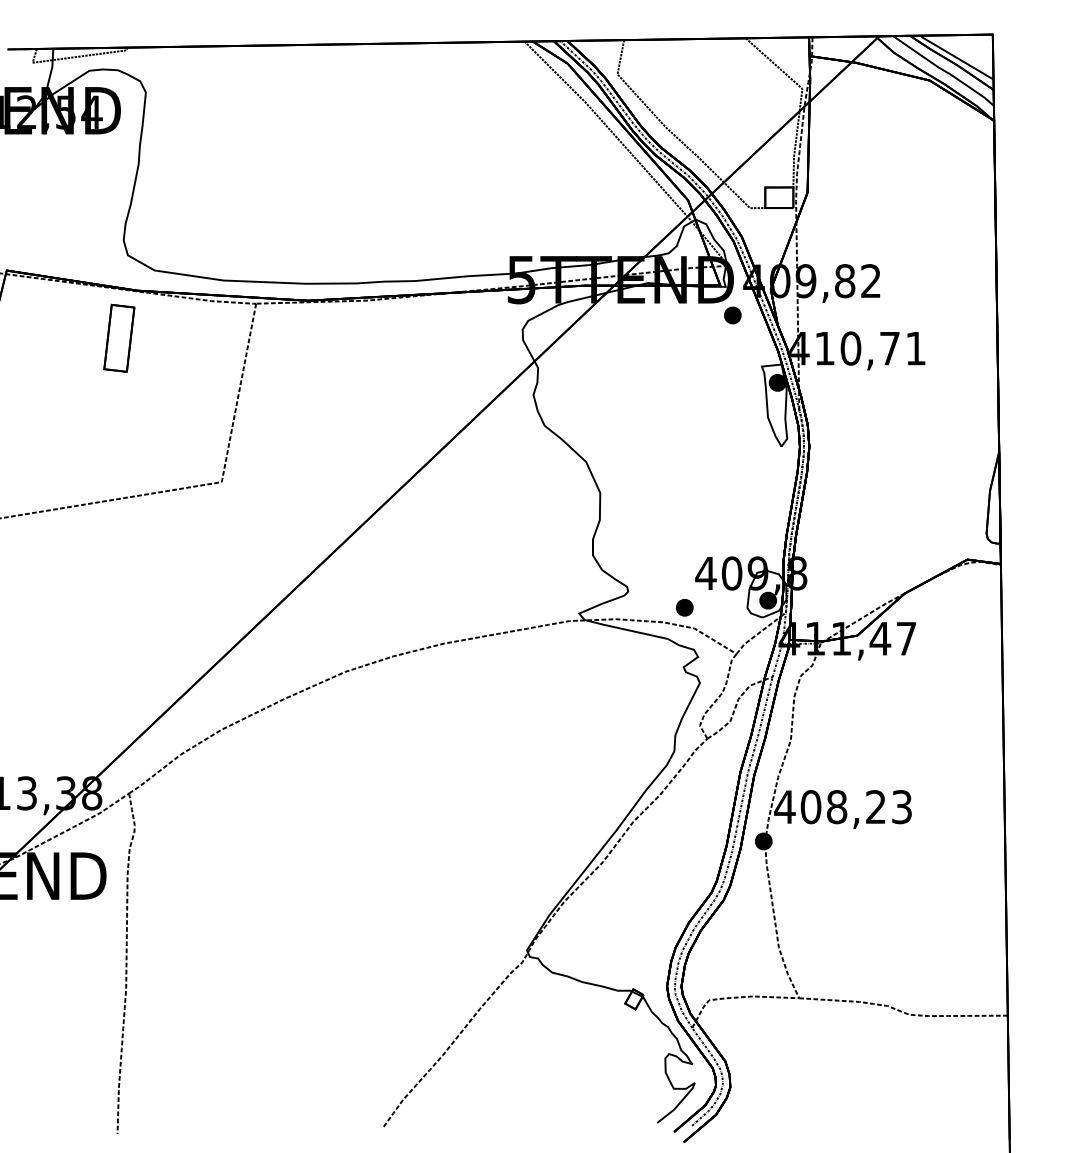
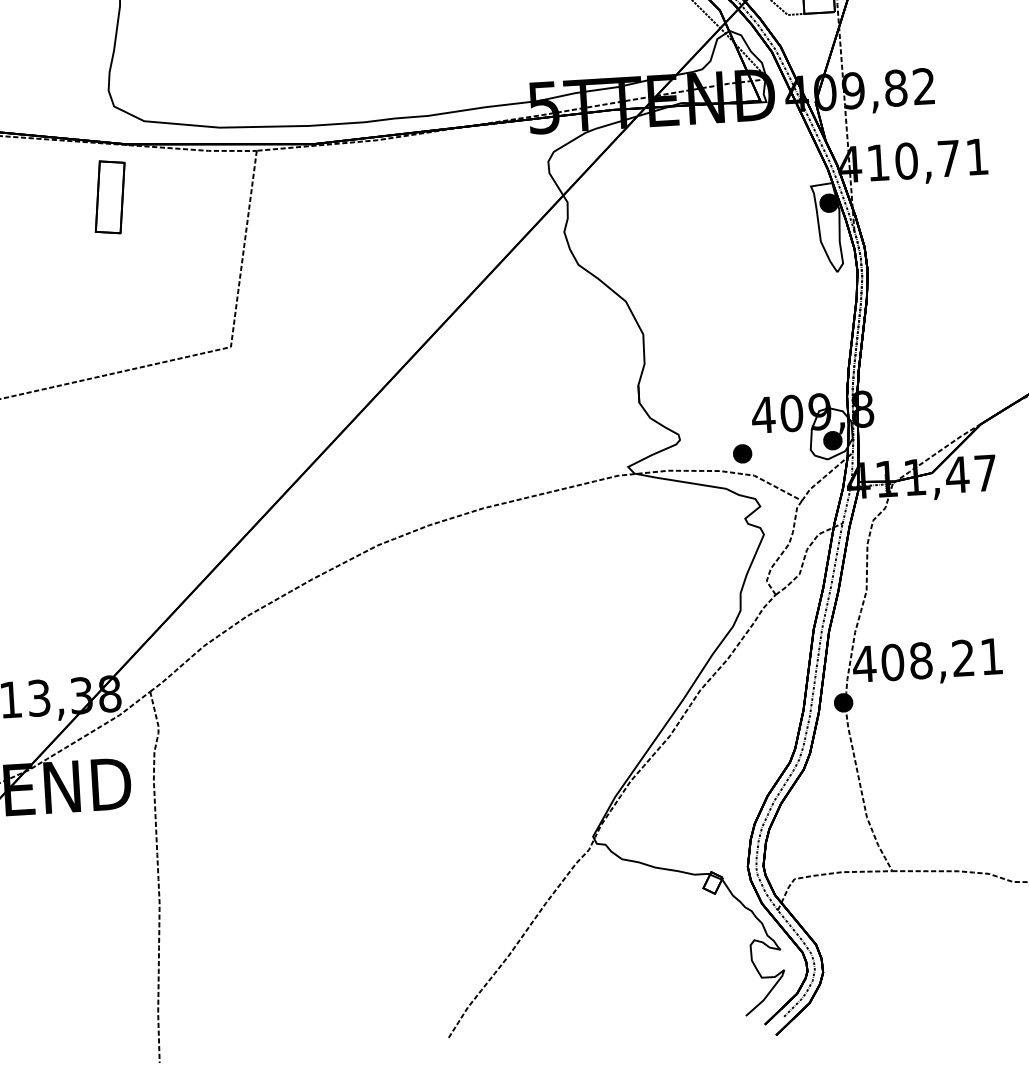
part: (732, 315) -> (775, 132), removed
text: (901, 807) -> (991, 657), 408,23 -> 408,21

